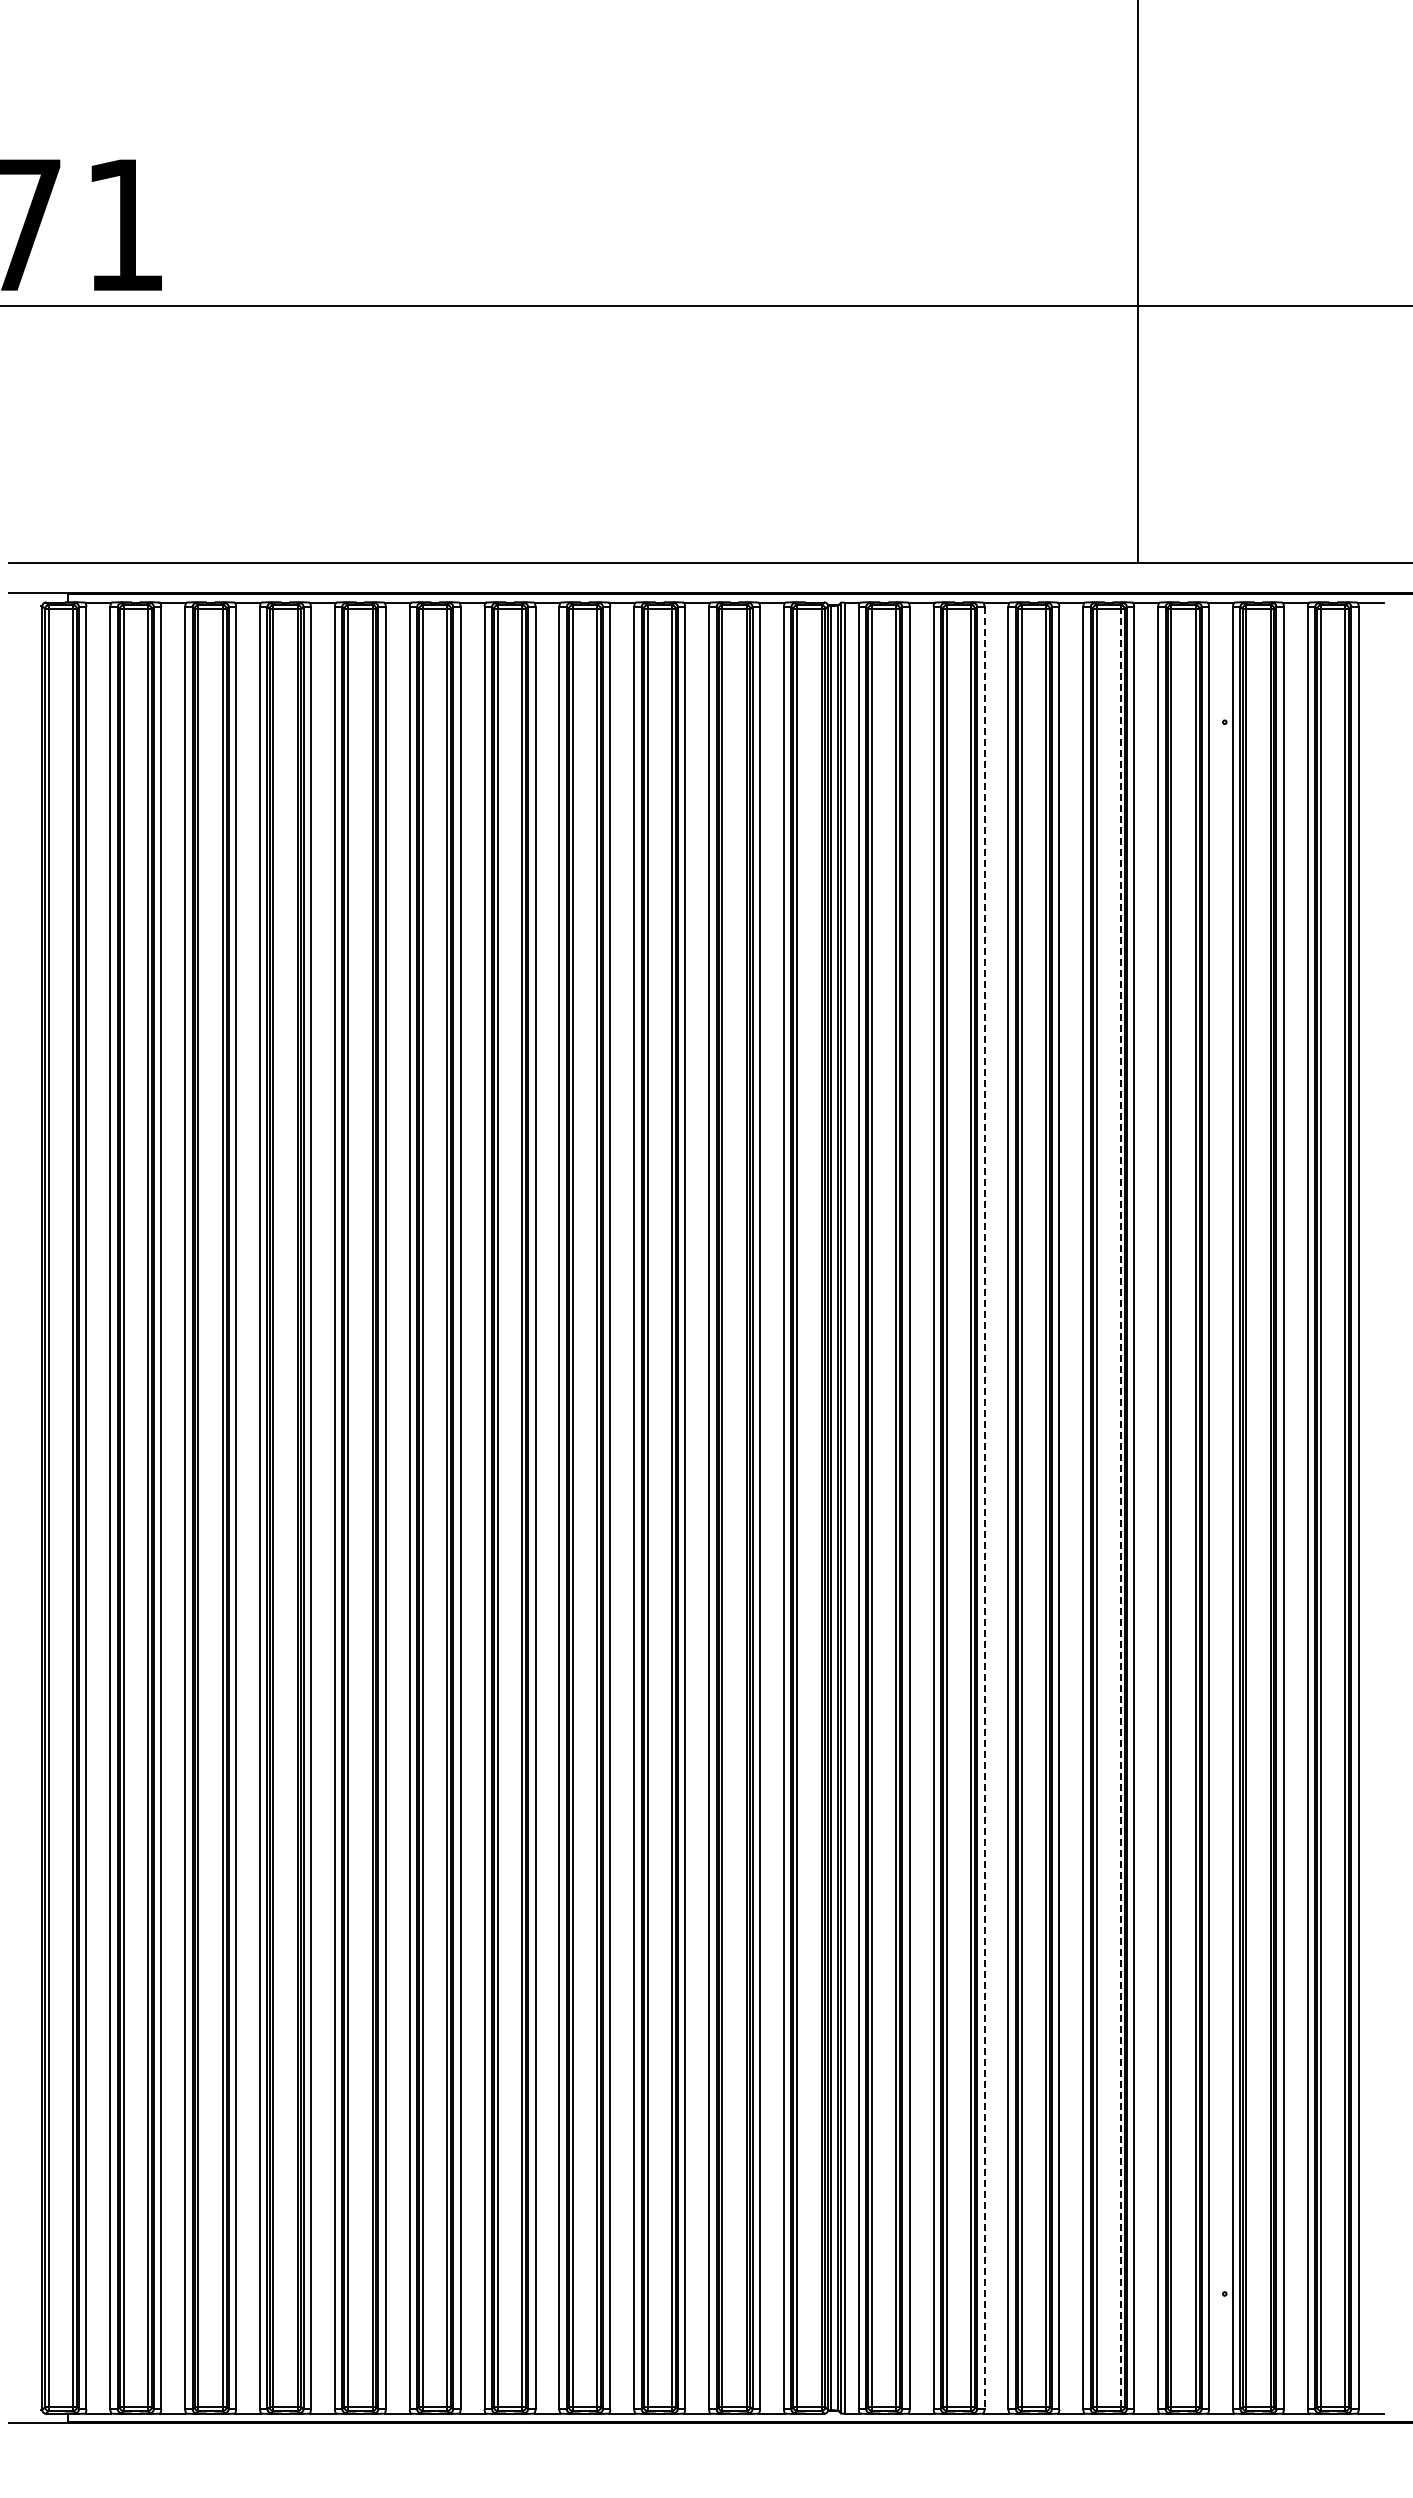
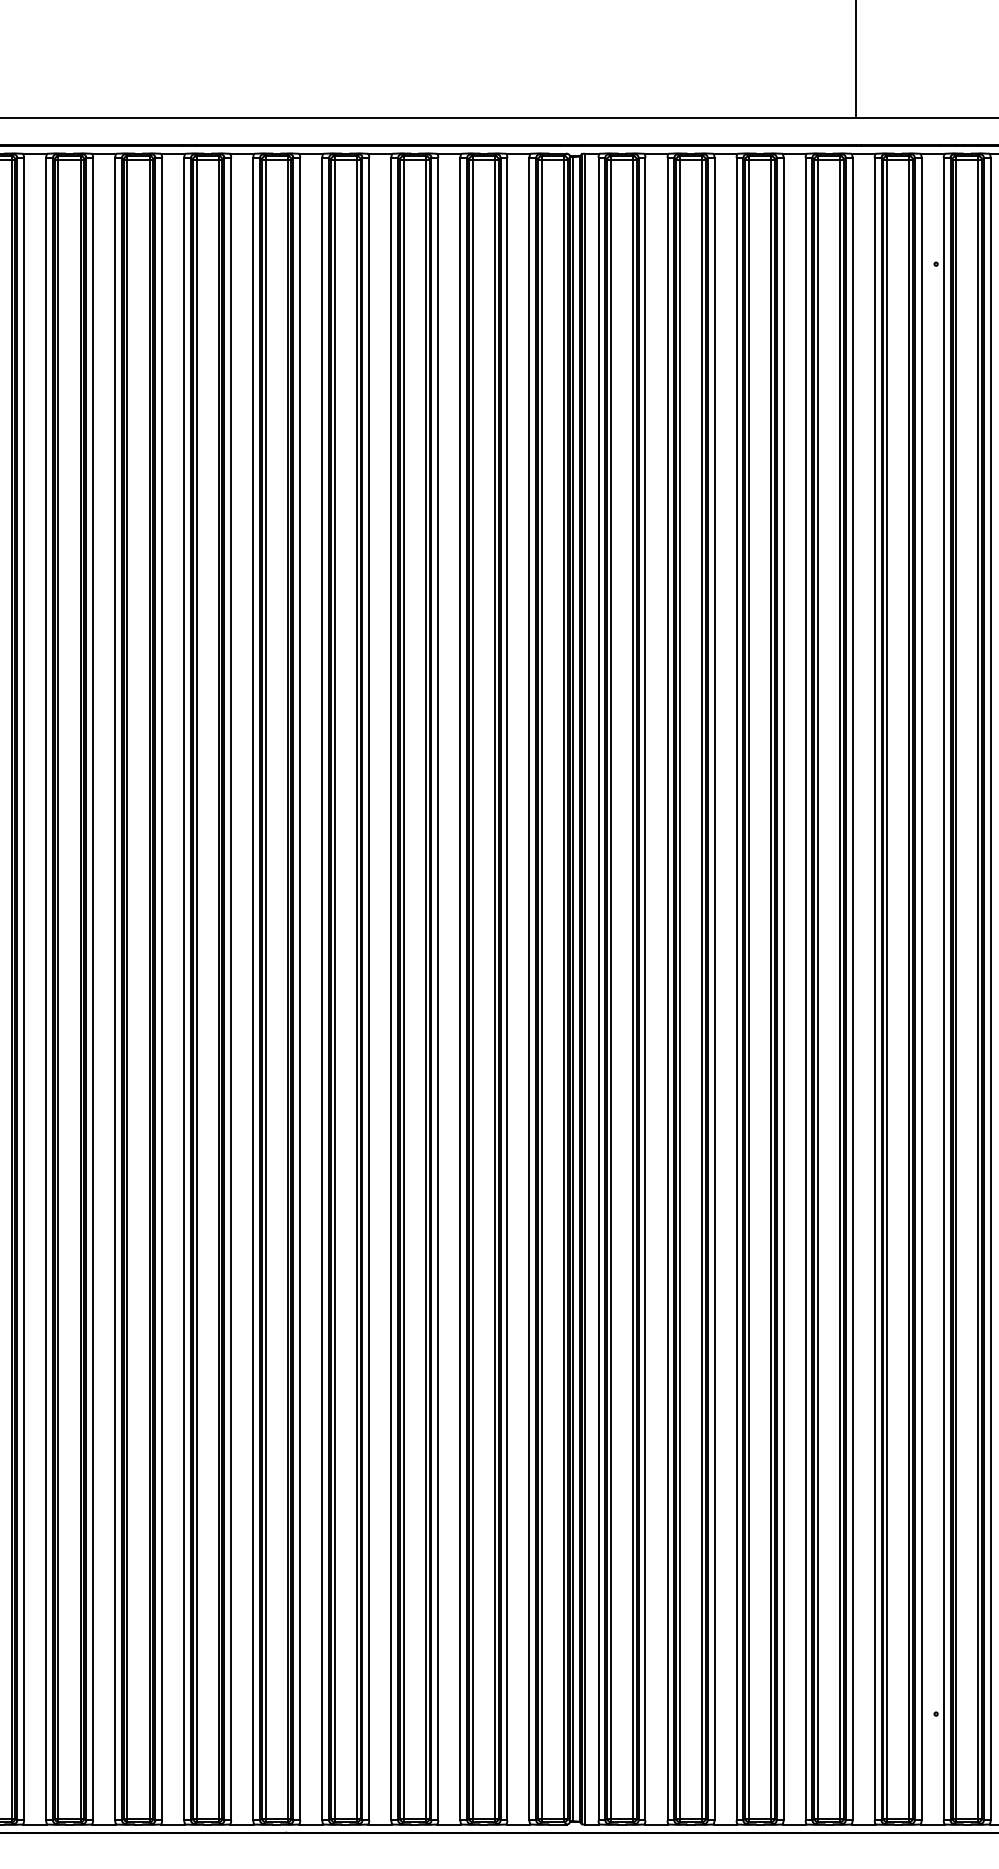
line: (1120, 1507) -> (839, 988), dashed -> solid
line: (984, 1508) -> (714, 989), dashed -> solid

